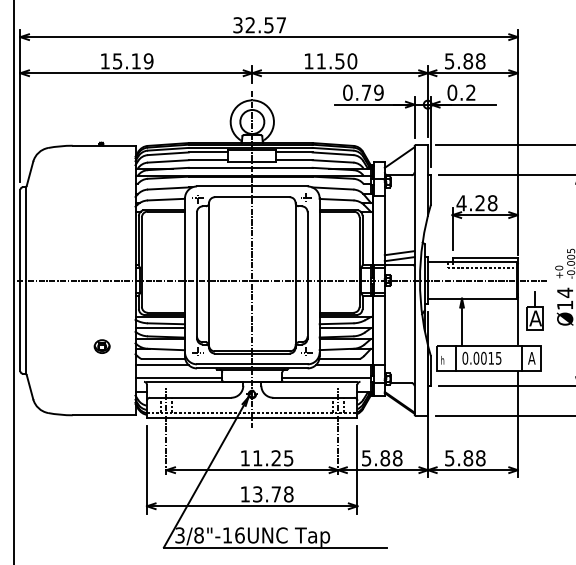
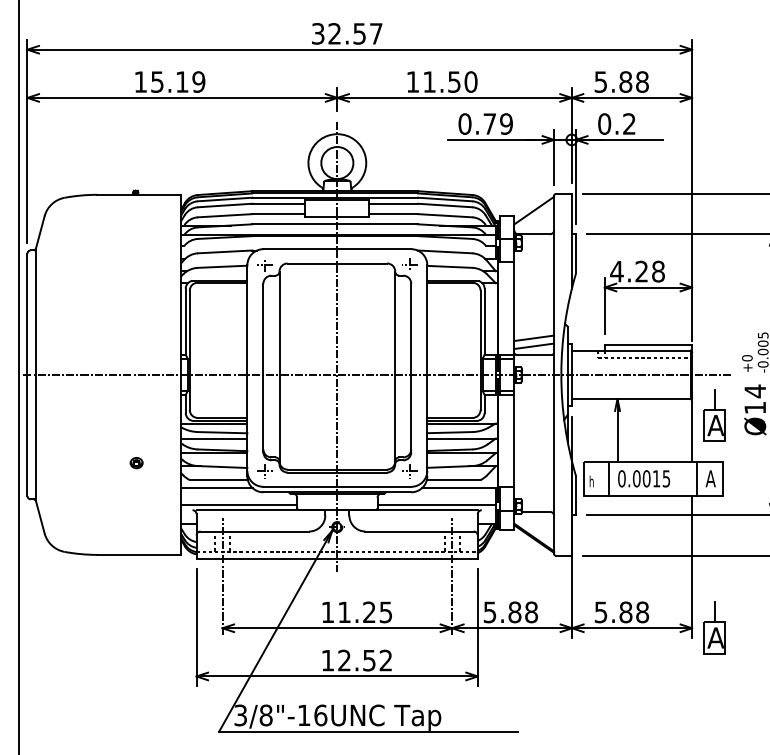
part: (101, 346) -> (135, 463), size x0.6
part: (534, 469) -> (714, 627), added
text: (273, 494) -> (365, 660), 13.78 -> 12.52

